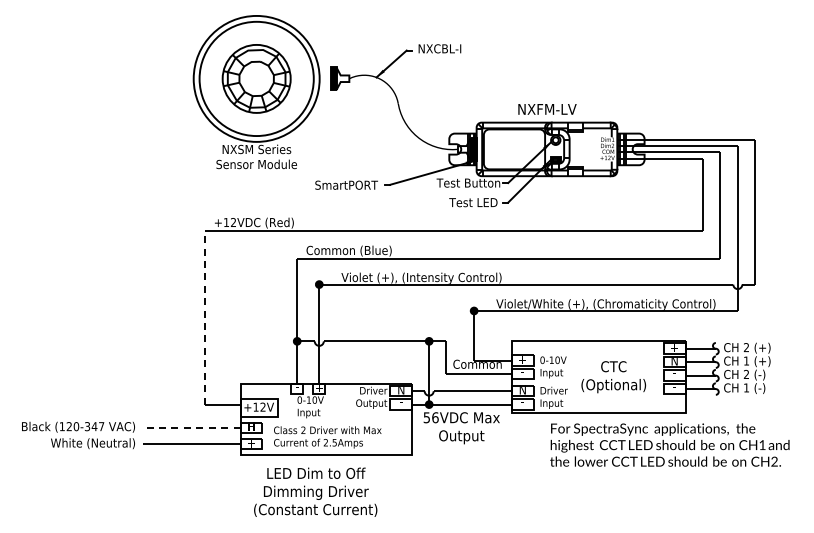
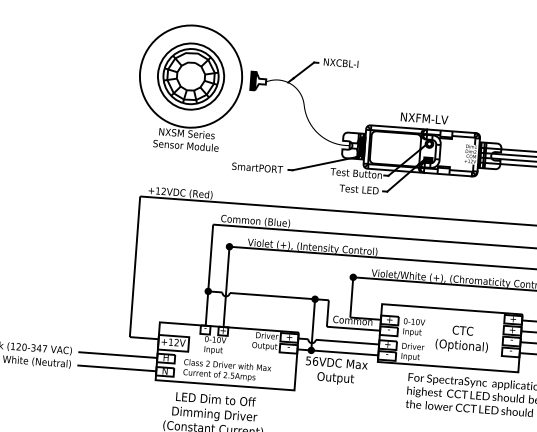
circle: (256, 78) -> (190, 76), size x0.71
line: (205, 317) -> (135, 266), dashed -> solid
text: (674, 361) -> (512, 330), N -> +
text: (401, 390) -> (289, 337), N -> +
text: (522, 390) -> (387, 344), N -> +
line: (191, 427) -> (117, 354), dashed -> solid
text: (251, 443) -> (165, 371), + -> N

